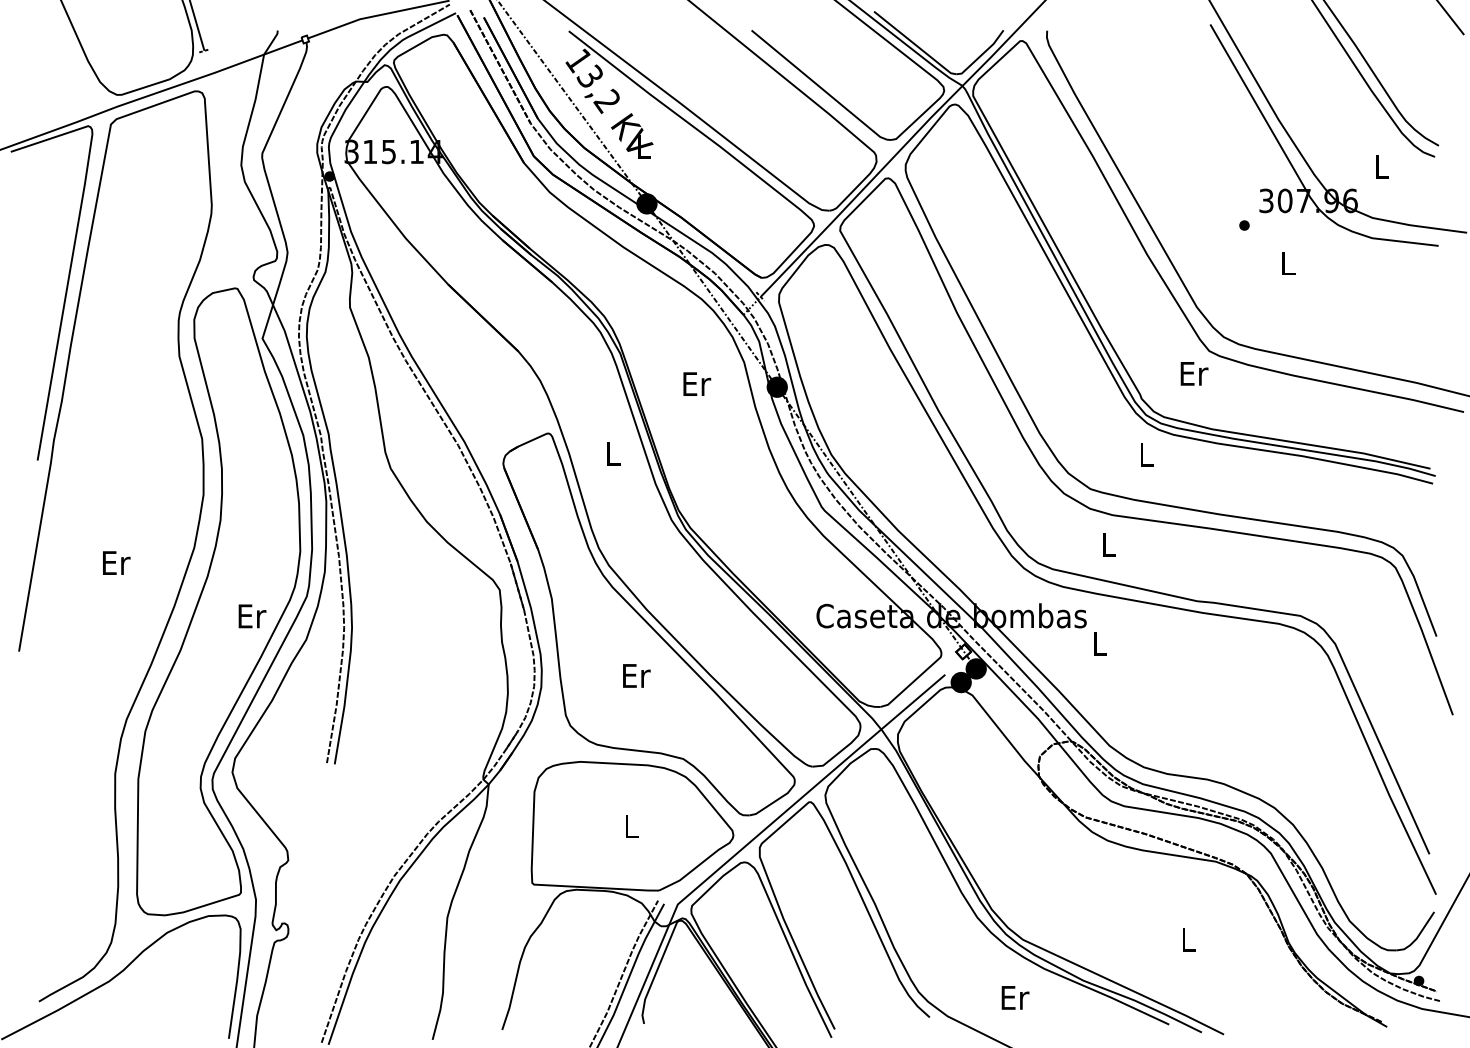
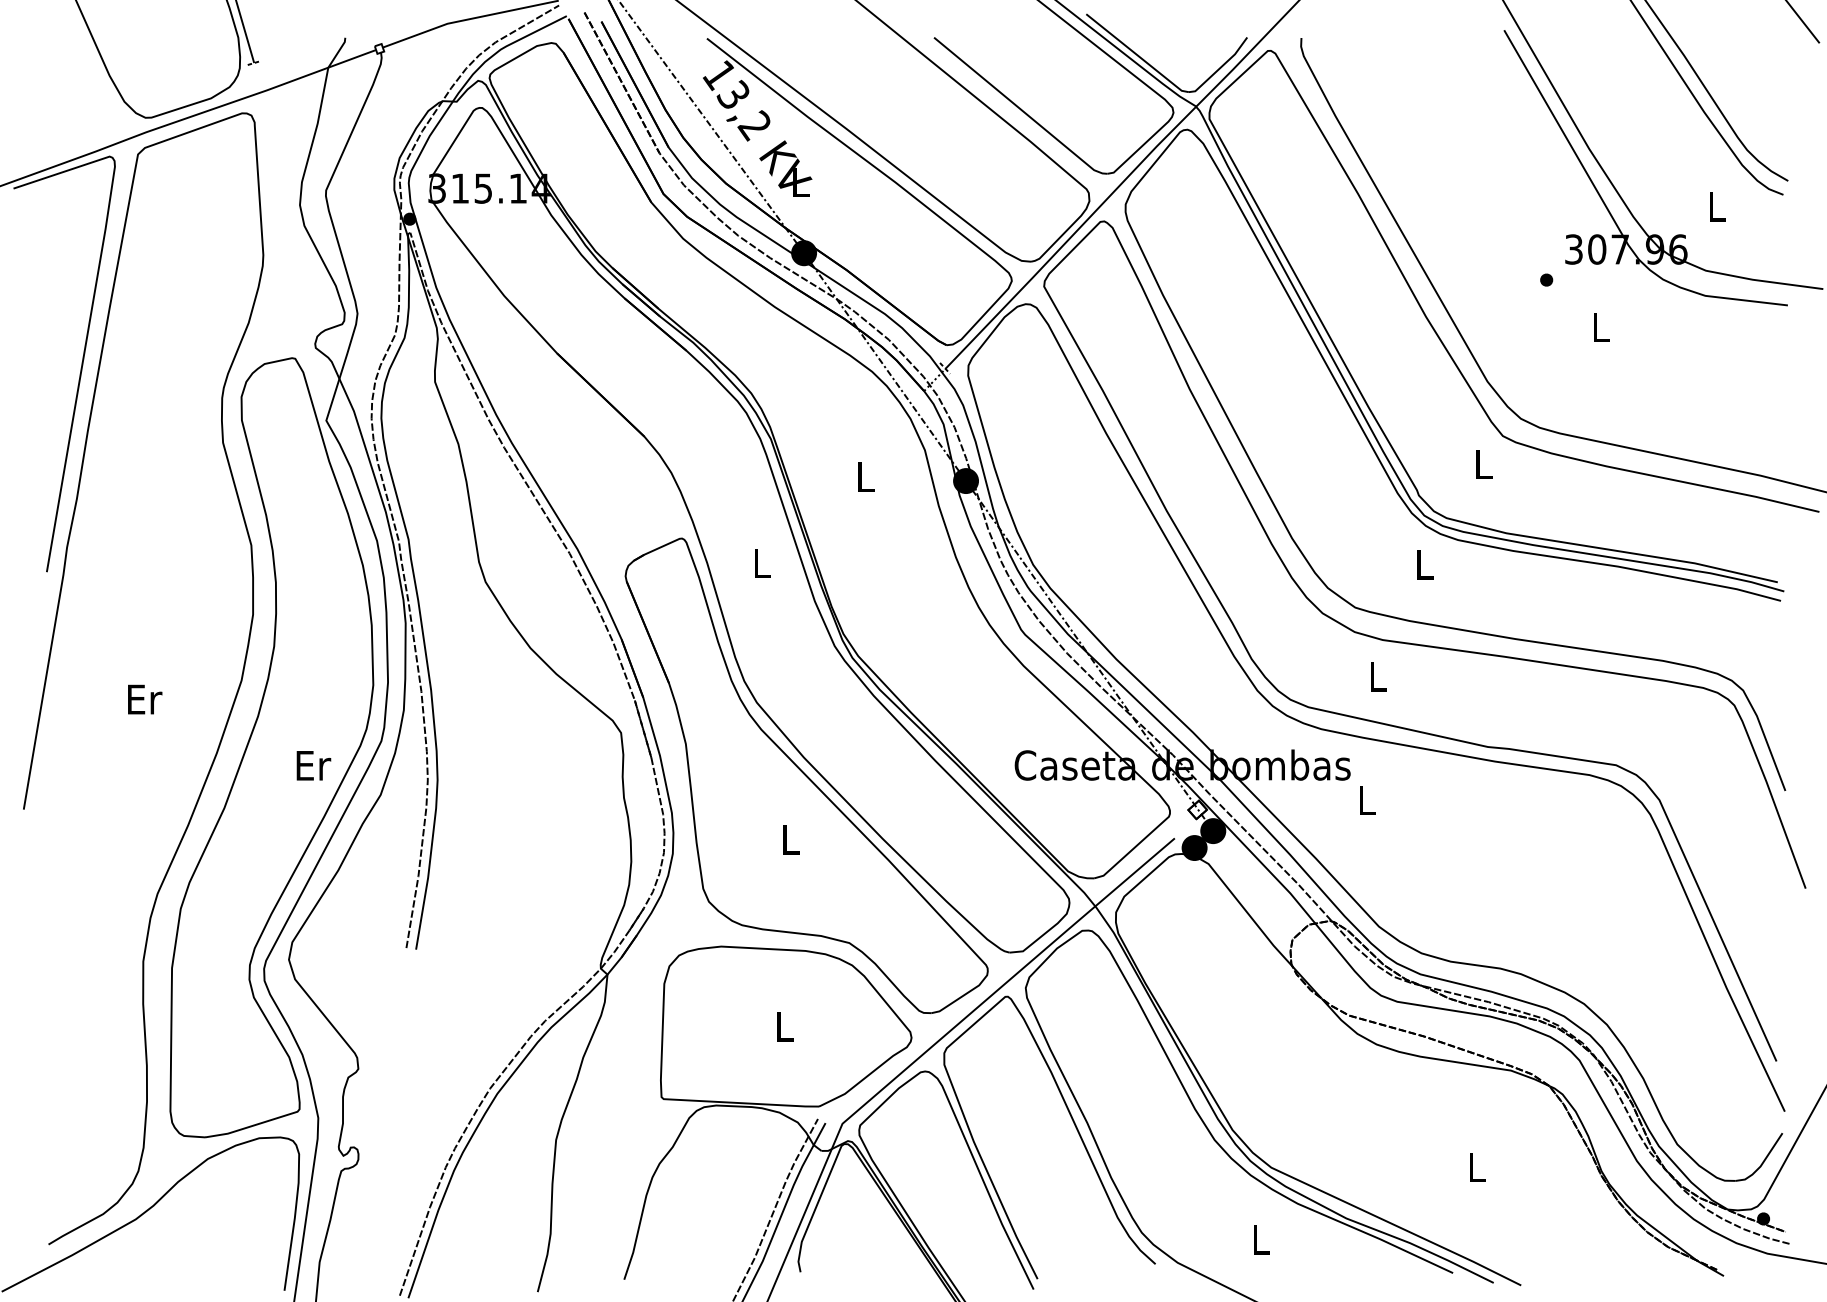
text: (1194, 373) -> (1484, 463), Er -> L
text: (697, 383) -> (866, 476), Er -> L
text: (636, 675) -> (791, 839), Er -> L
text: (1015, 997) -> (1262, 1239), Er -> L

